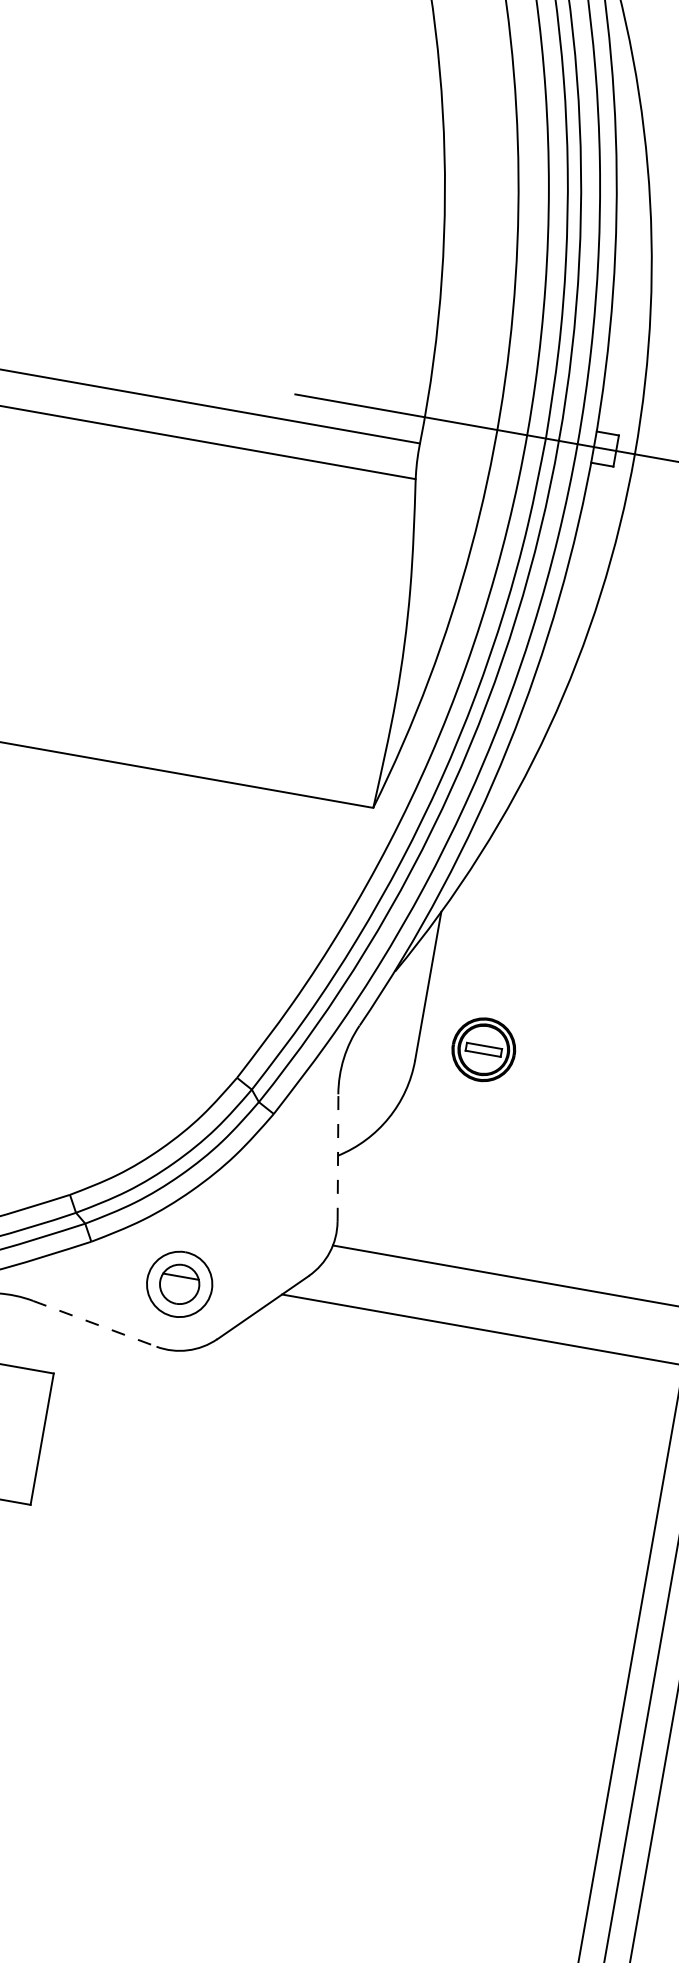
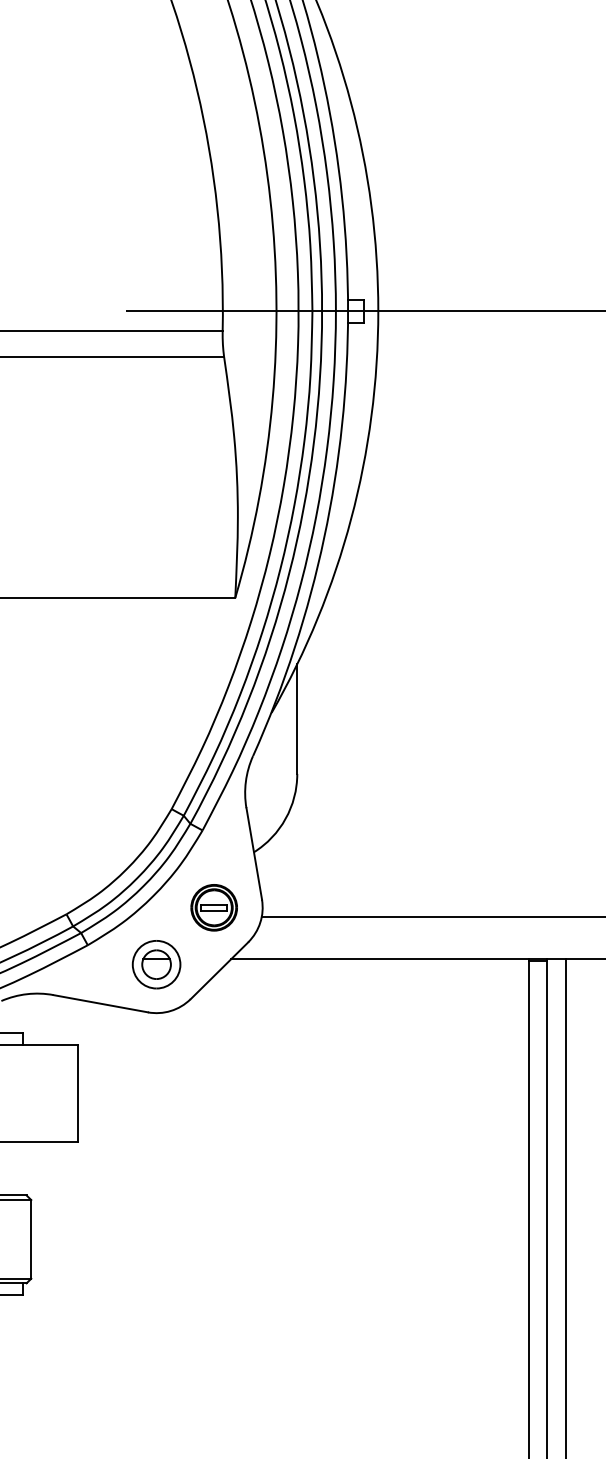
part: (482, 1049) -> (213, 907), moved
line: (338, 1157) -> (254, 853), dashed -> solid
line: (94, 1323) -> (100, 1003), dashed -> solid

